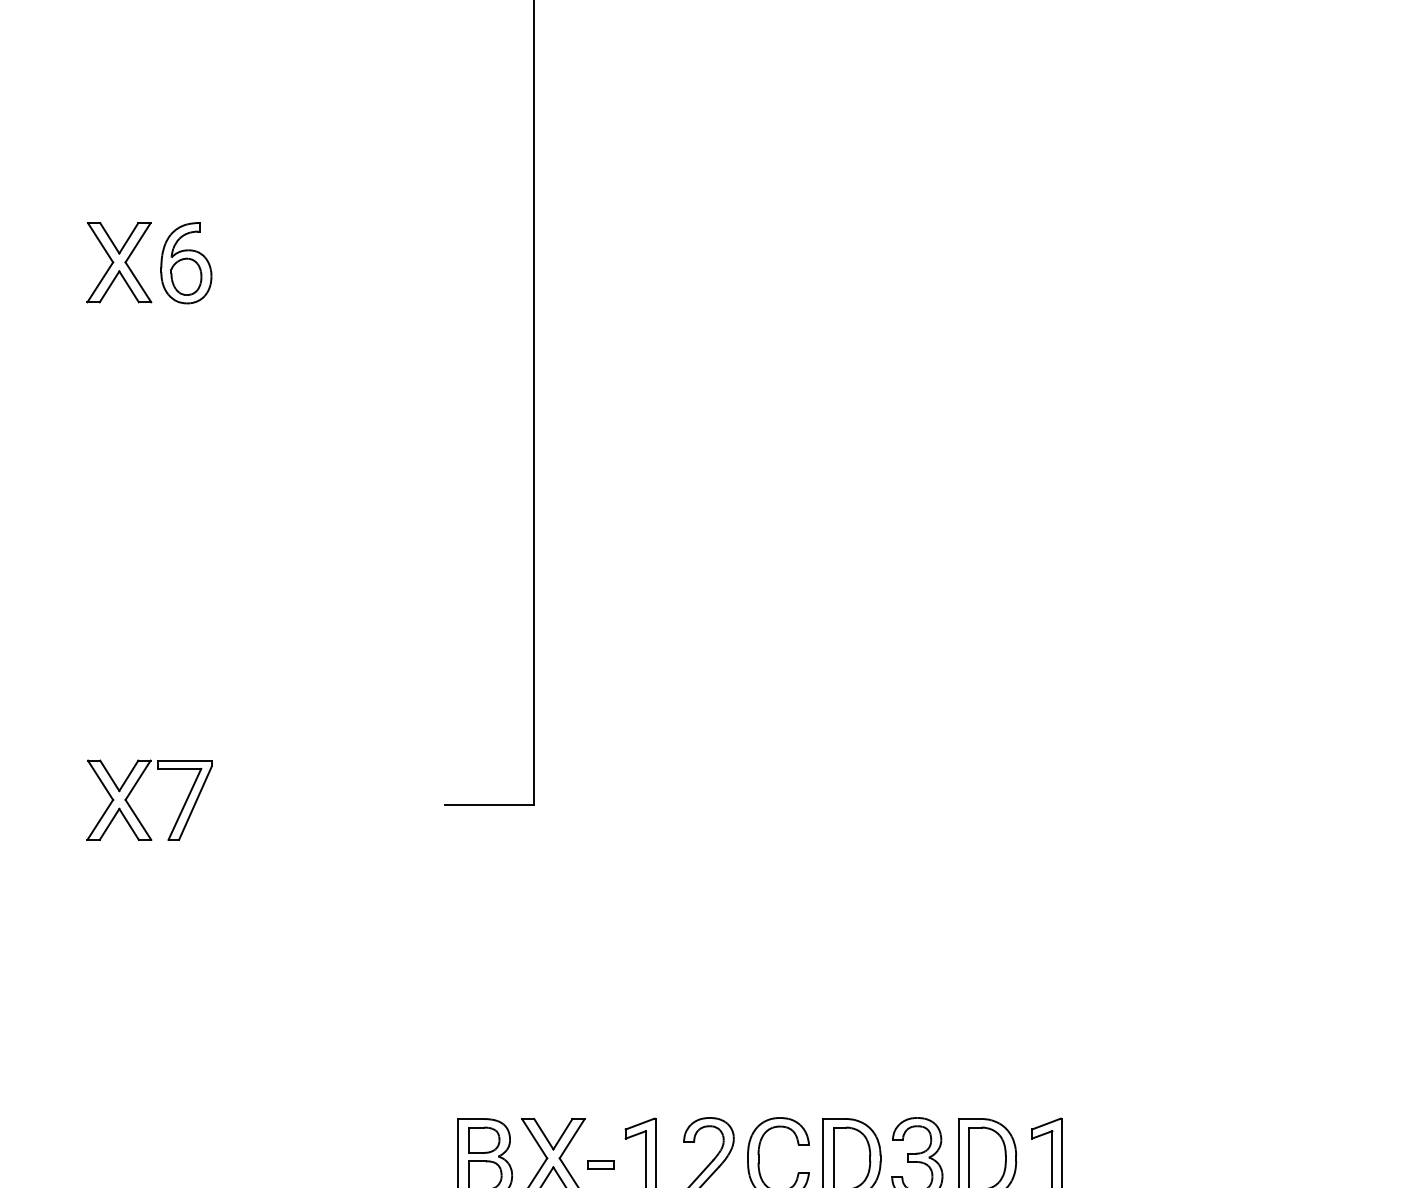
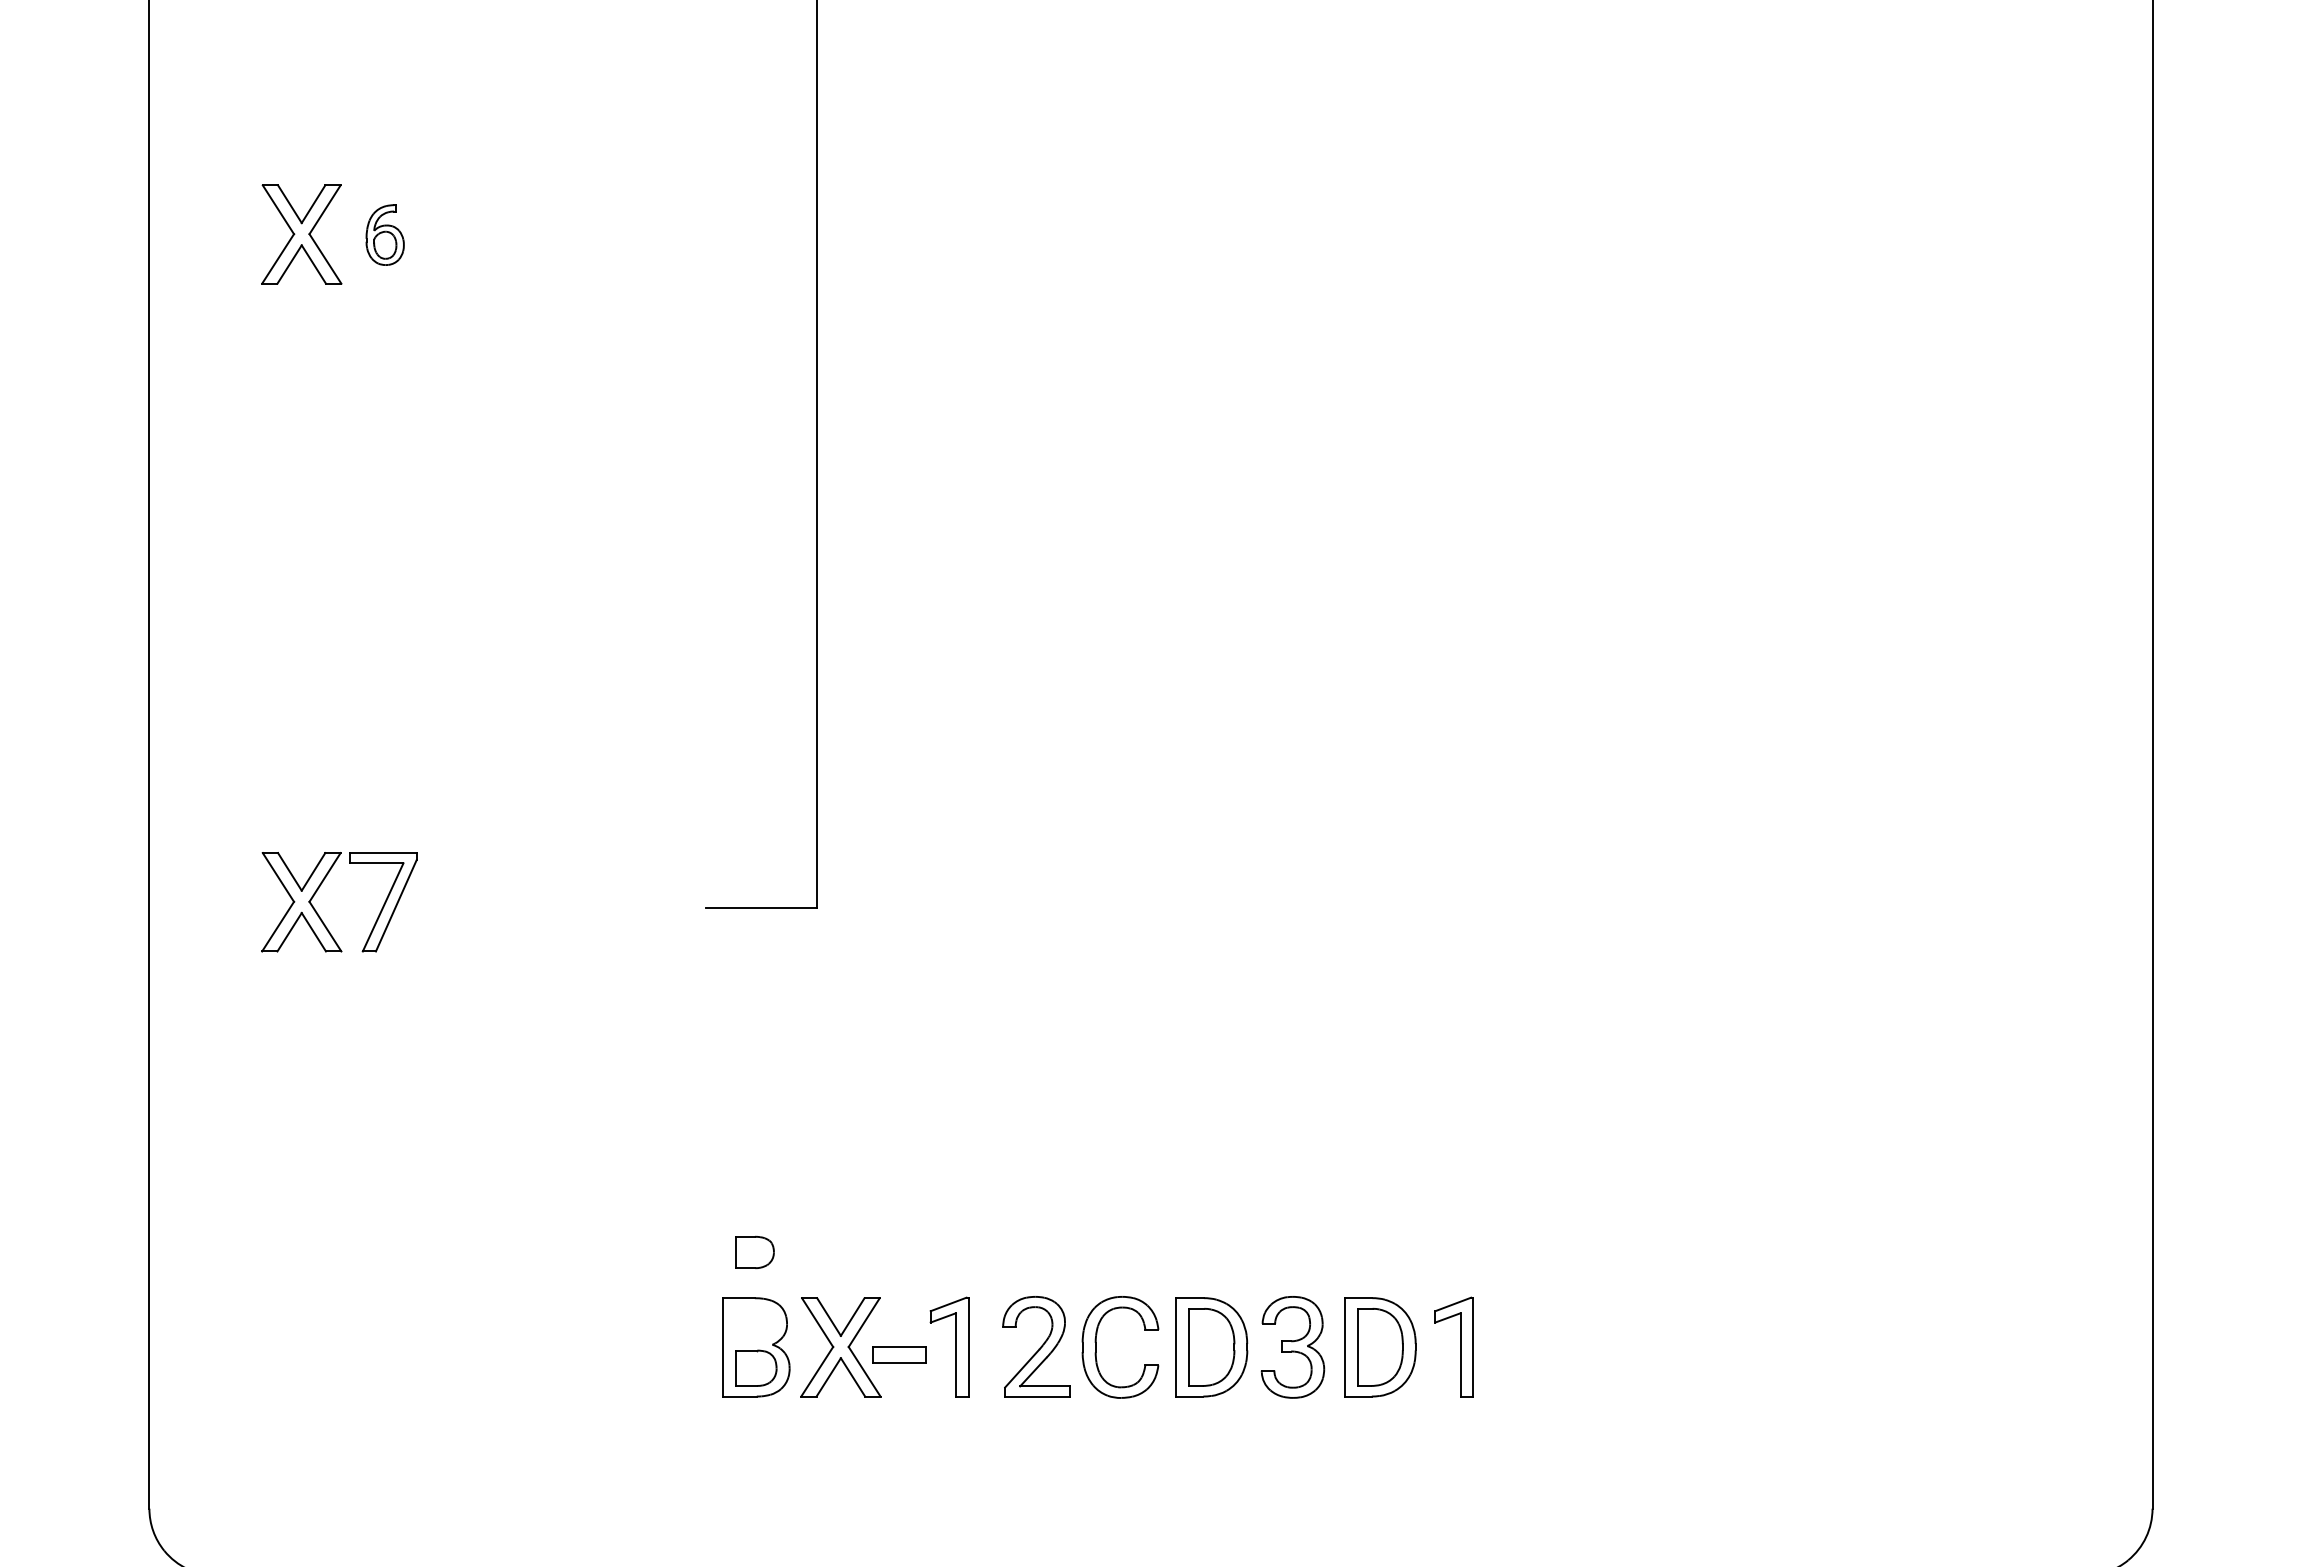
part: (186, 262) -> (385, 234), size x0.6
part: (483, 1139) -> (754, 1251), moved
part: (601, 1164) -> (900, 1354), size x1.6

